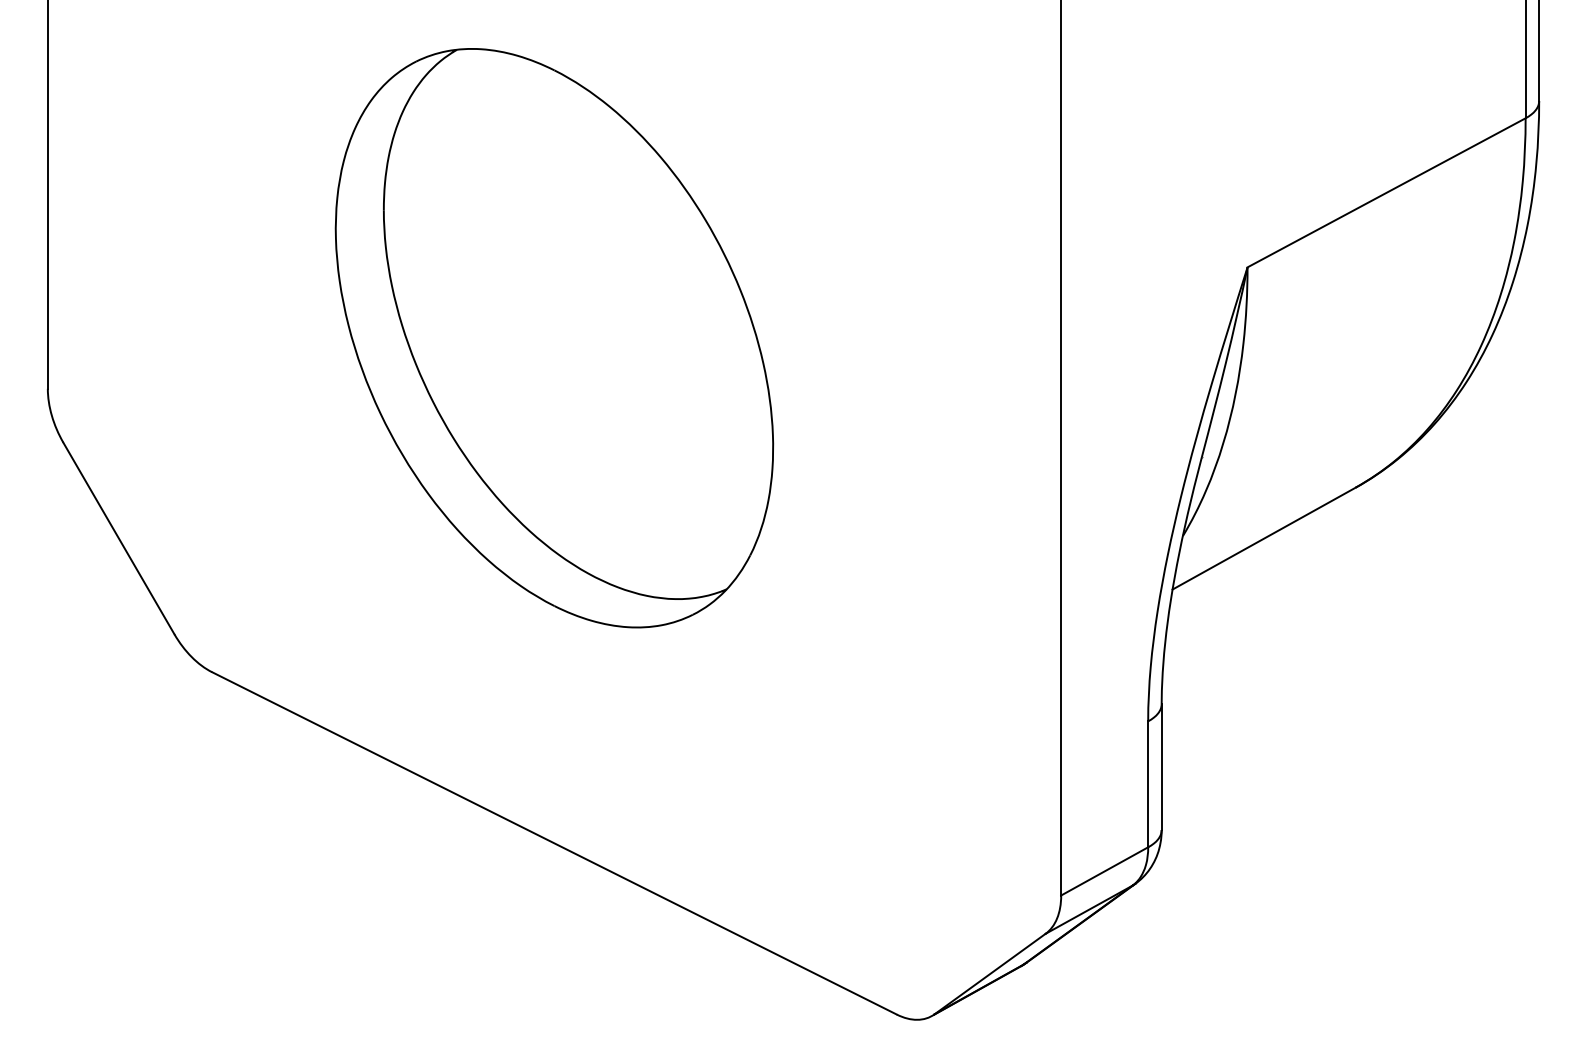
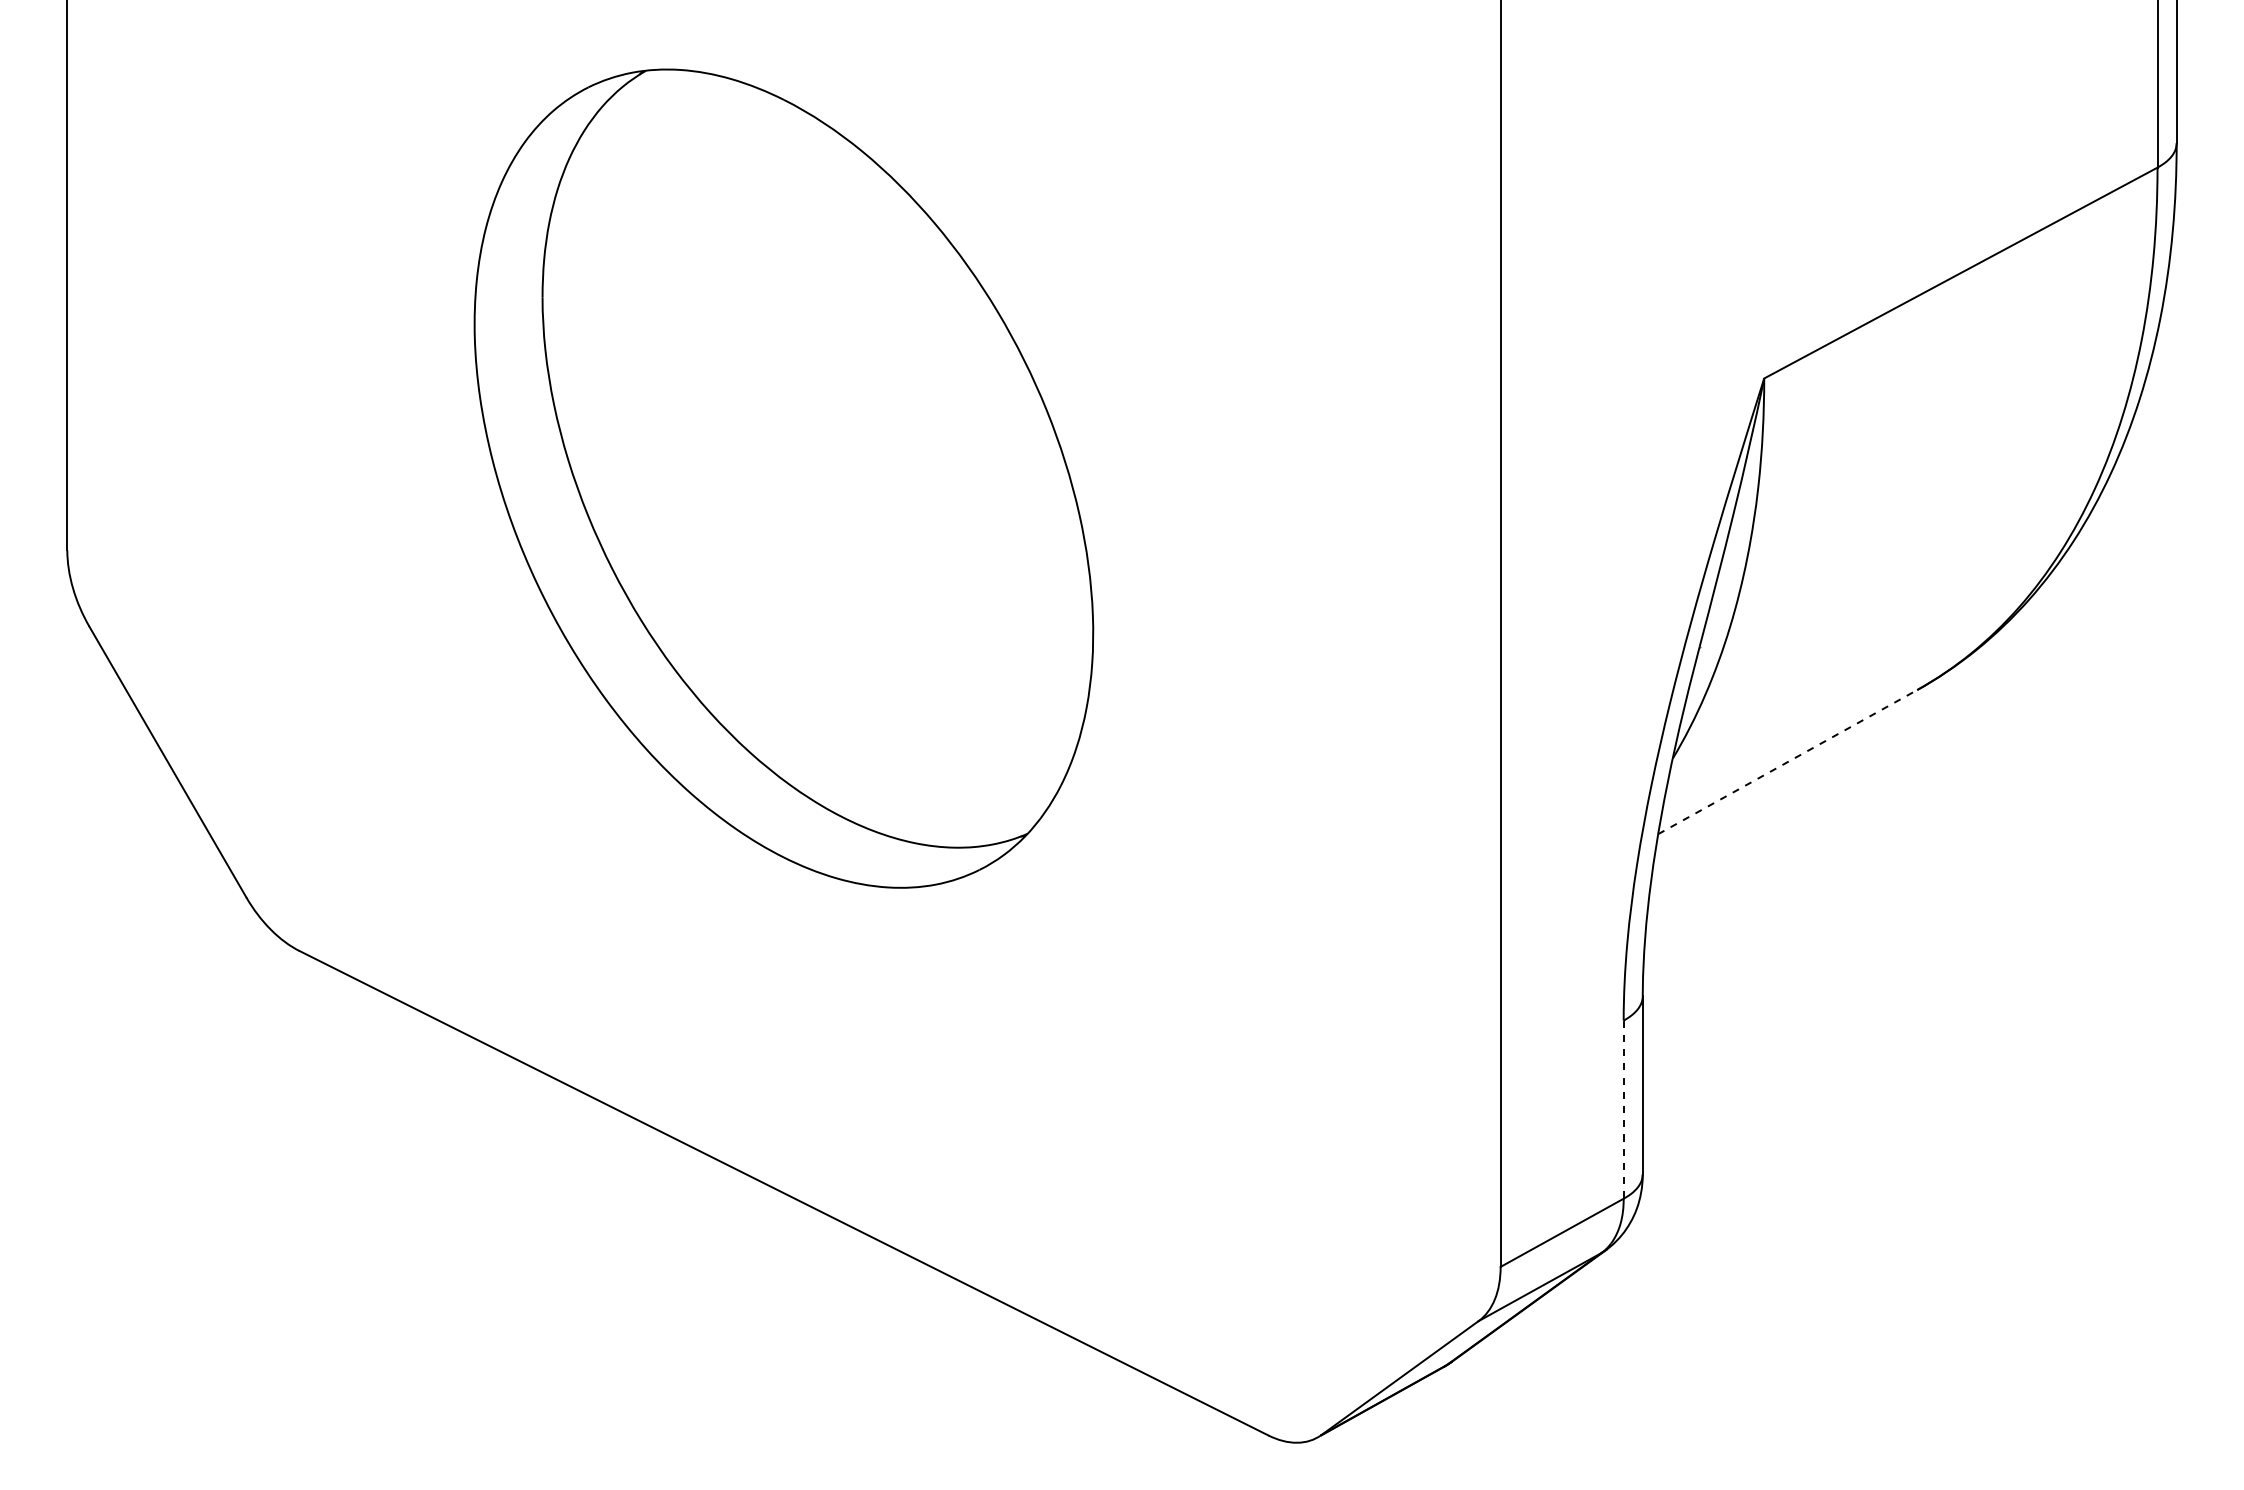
line: (1264, 538) -> (1788, 761), solid -> dashed
line: (1148, 784) -> (1623, 1110), solid -> dashed

